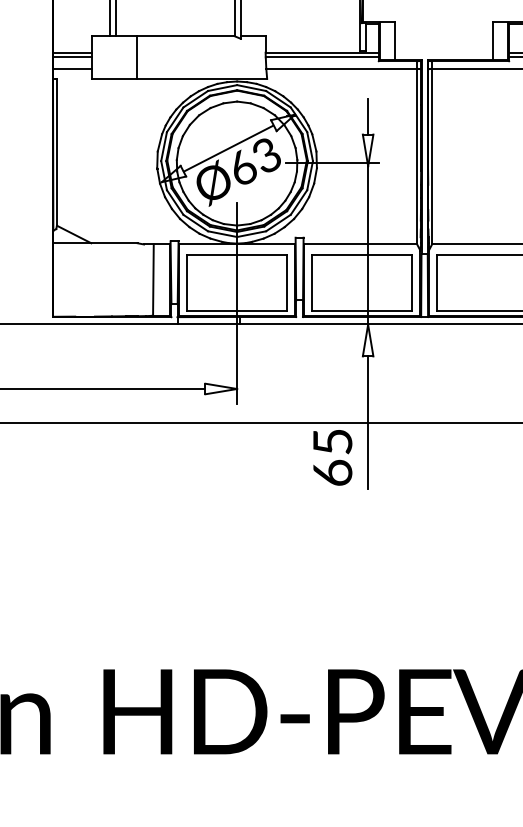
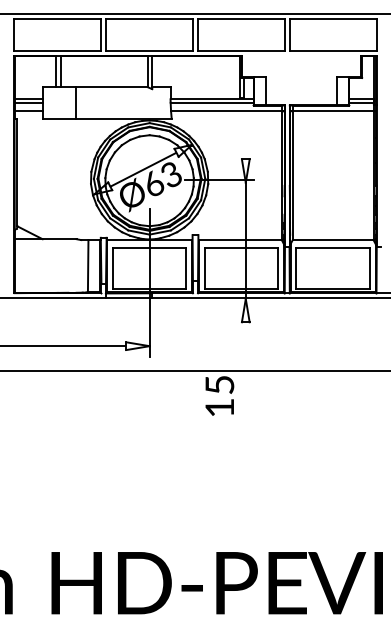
line: (367, 115) -> (245, 145), removed
line: (367, 422) -> (245, 370), removed
text: (332, 472) -> (219, 407), 65 -> 15

